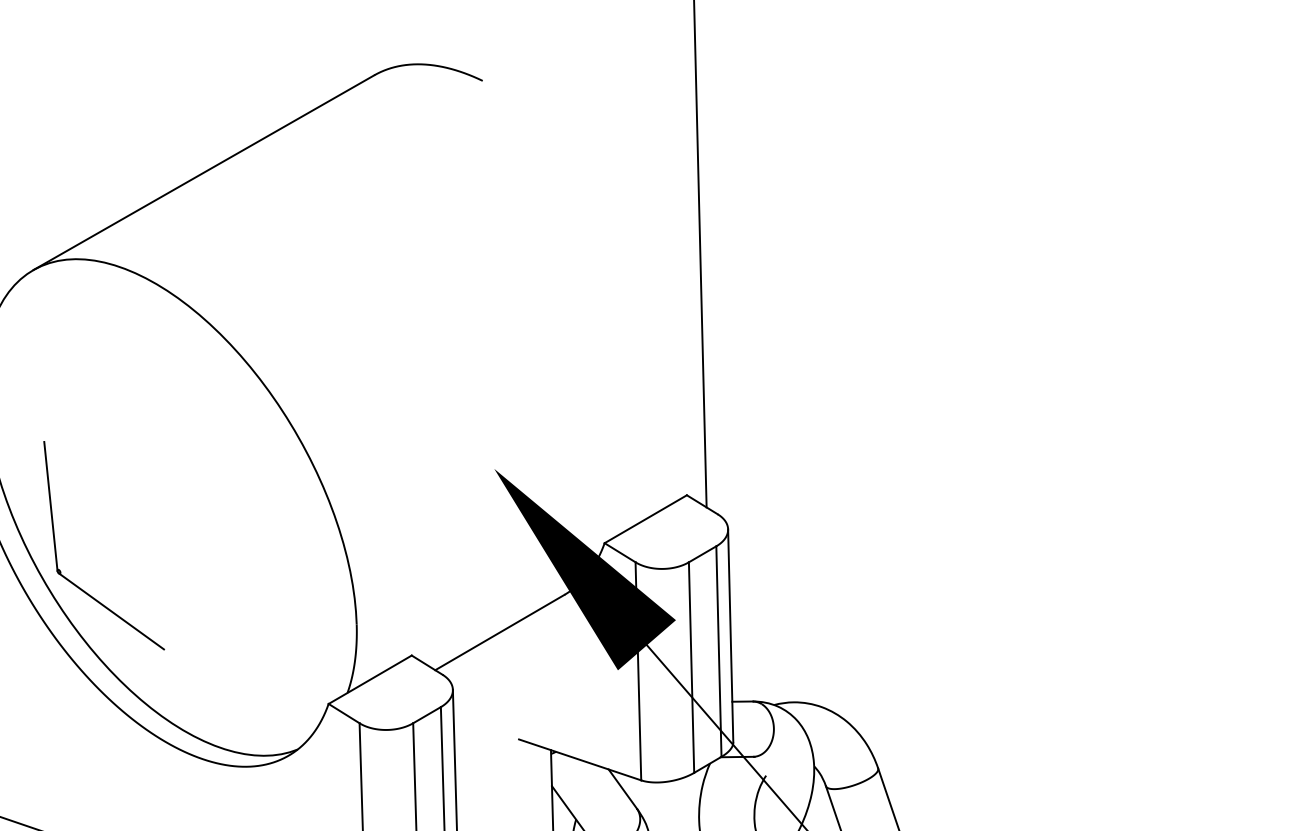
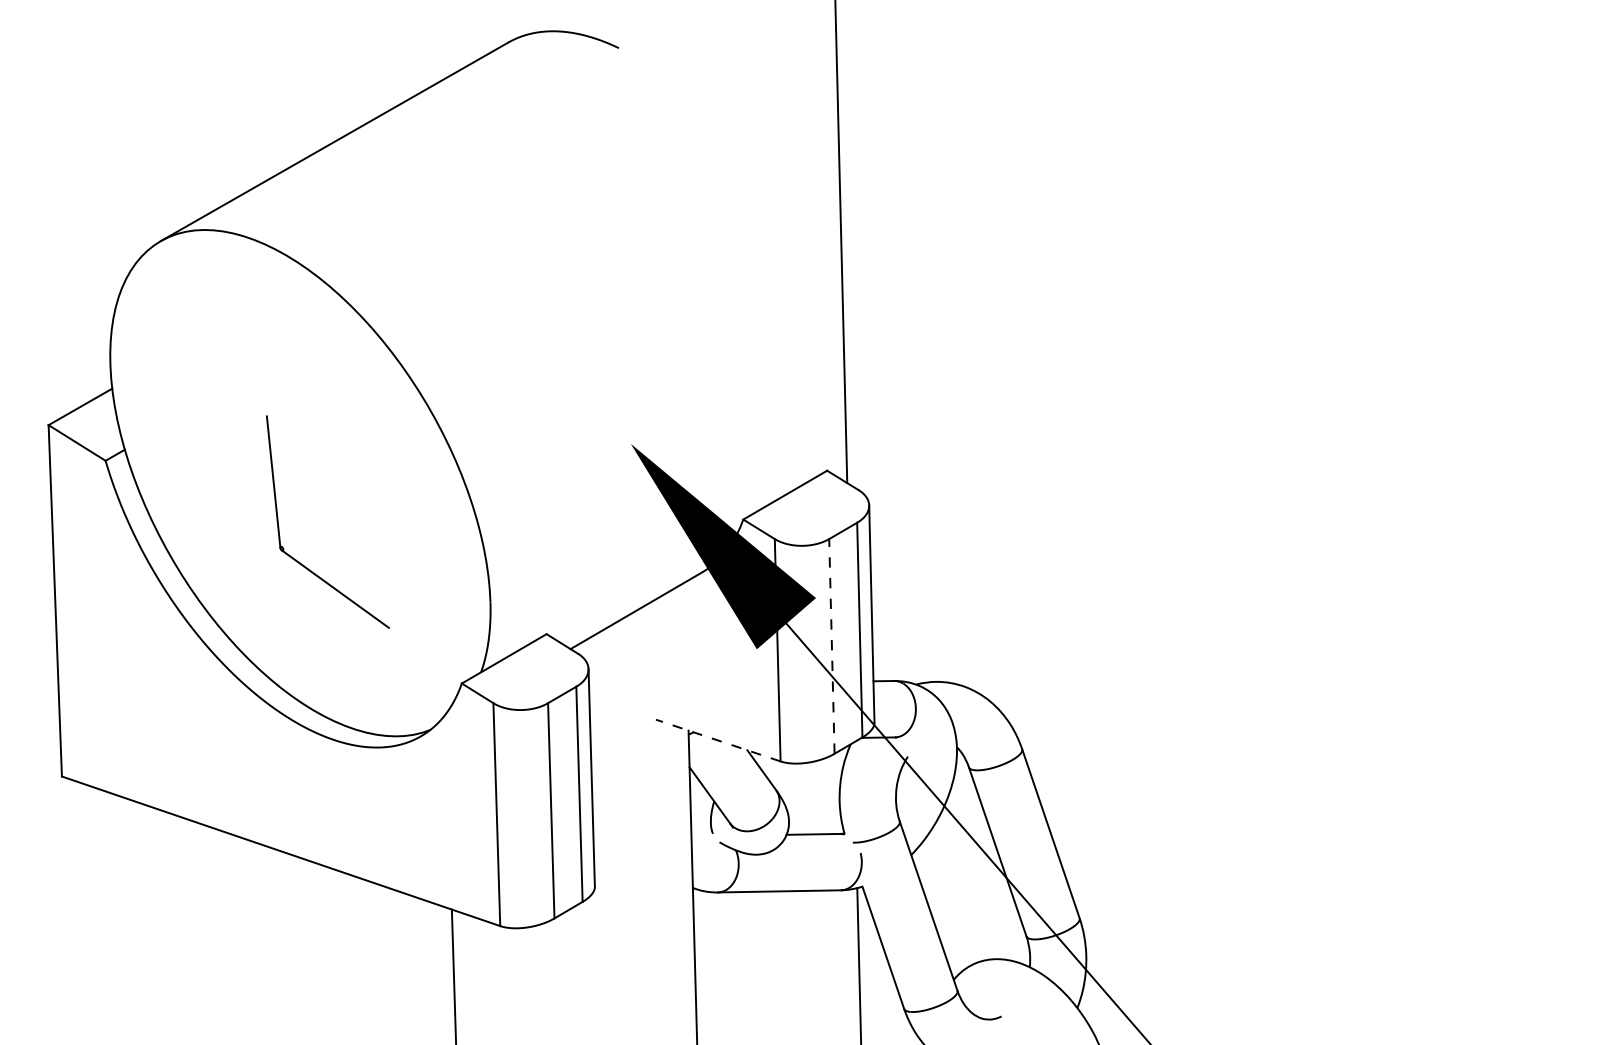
part: (56, 549) -> (279, 526), moved
line: (691, 666) -> (831, 645), solid -> dashed
line: (580, 759) -> (718, 740), solid -> dashed

